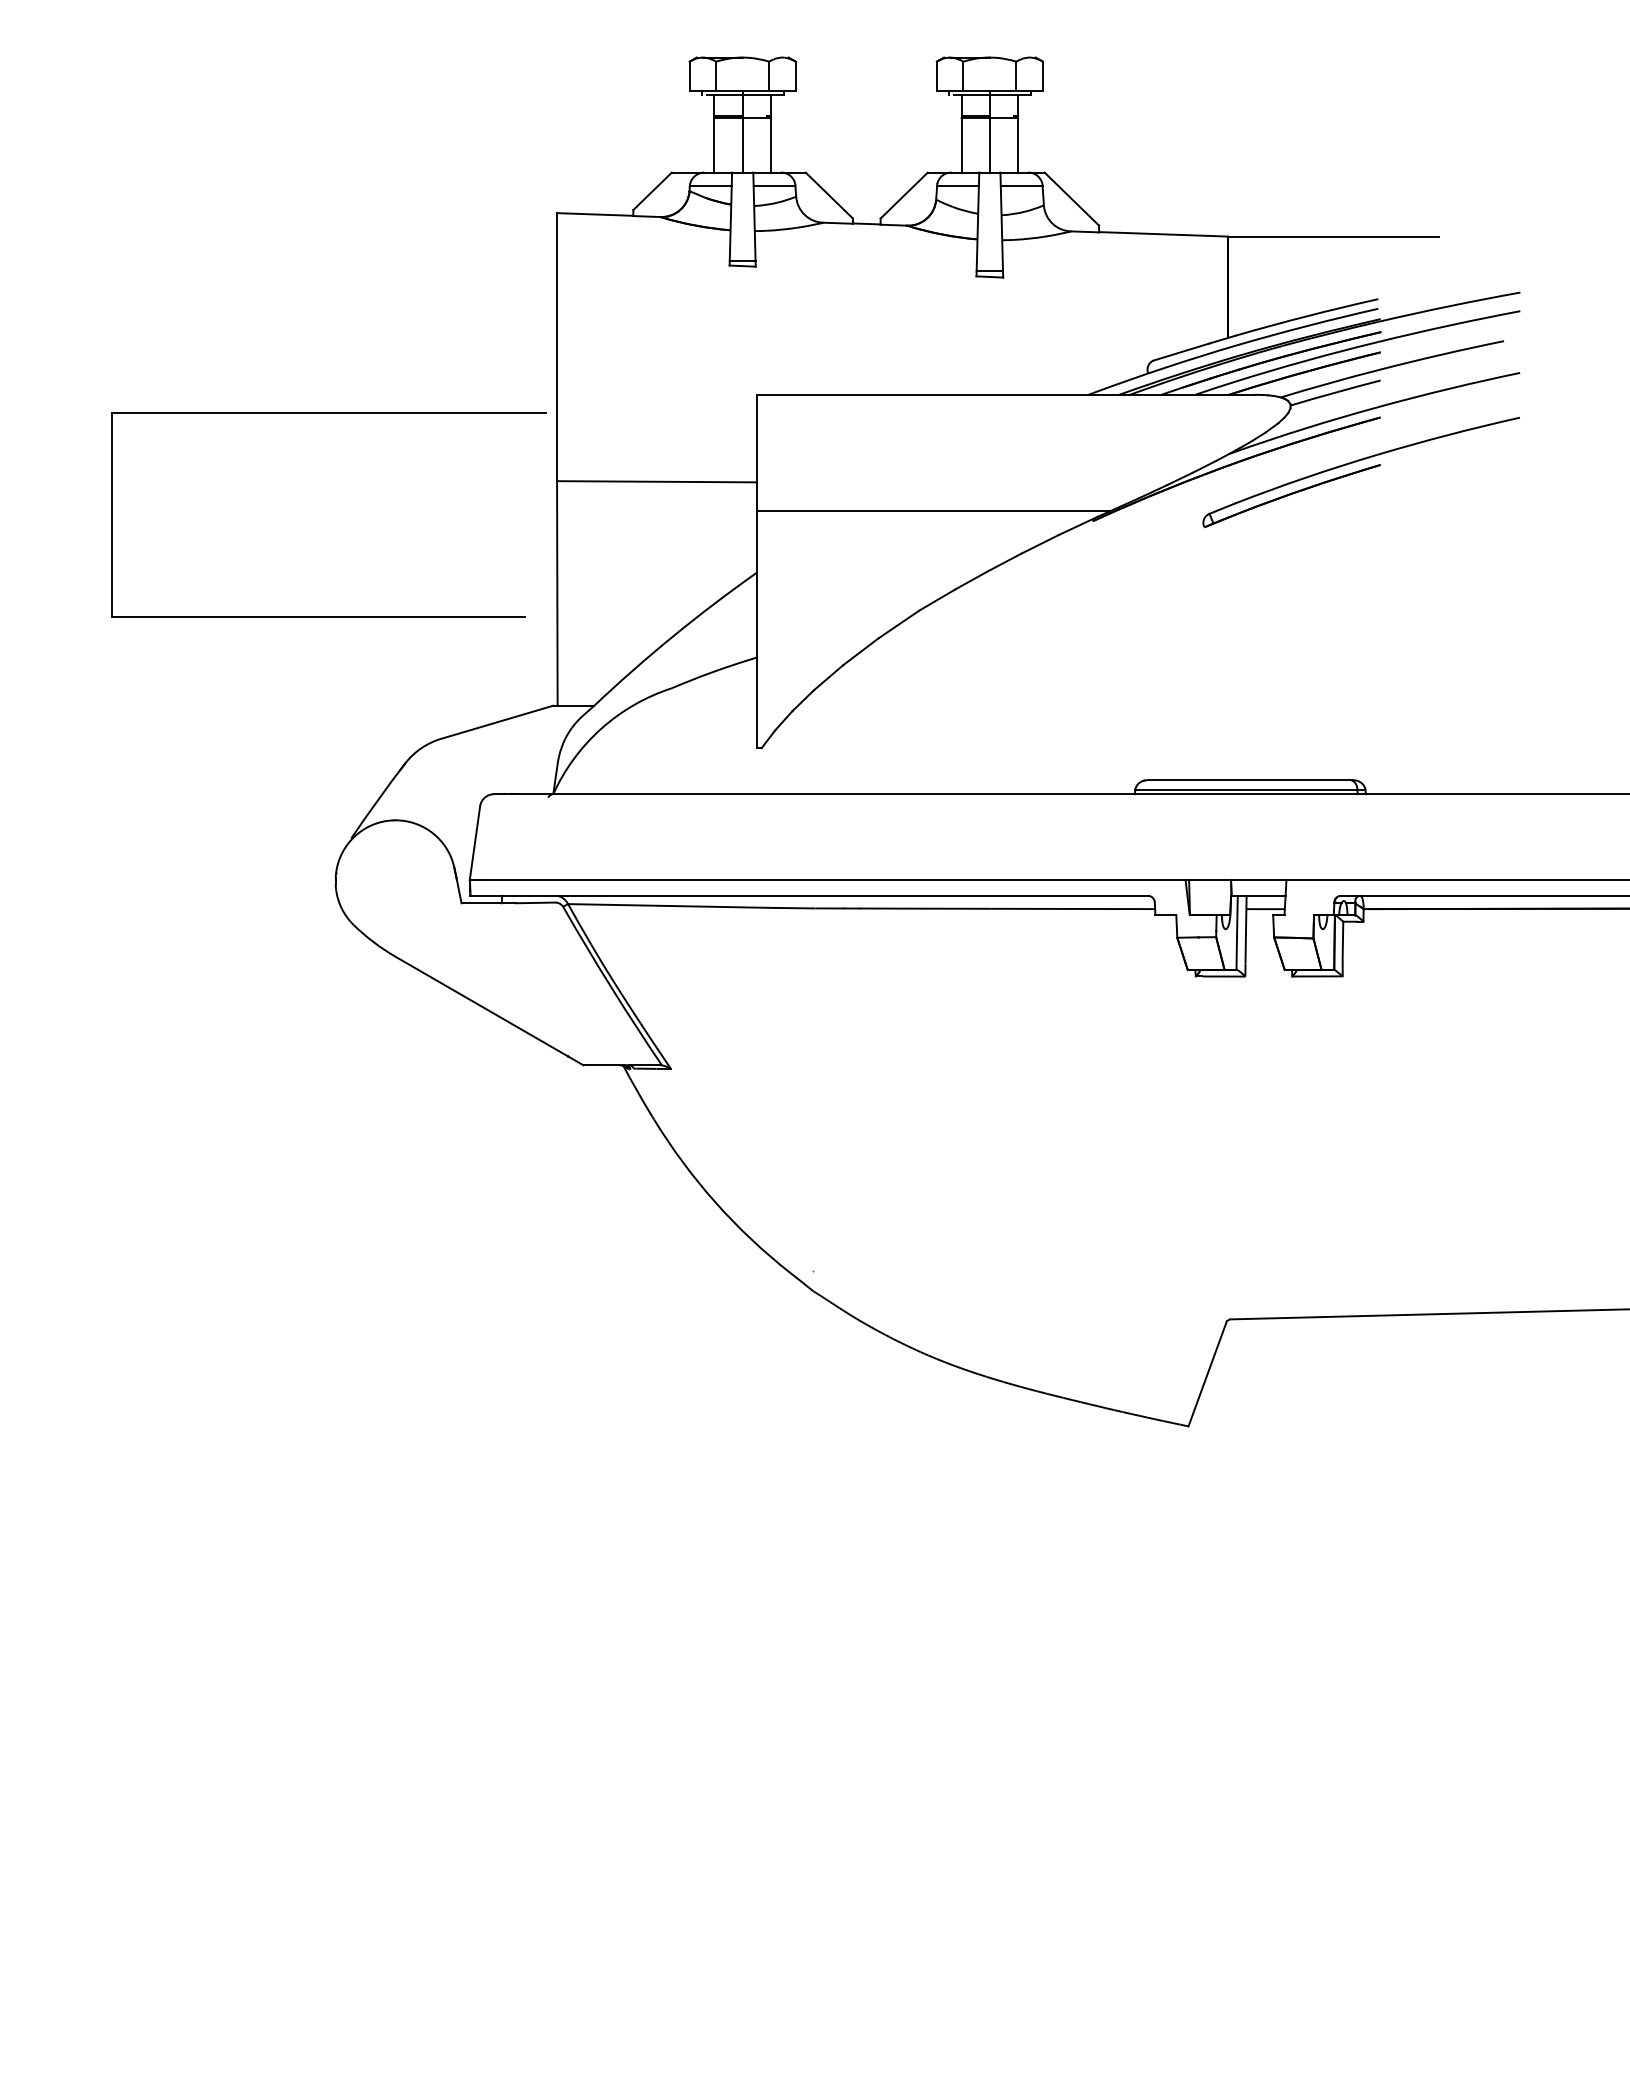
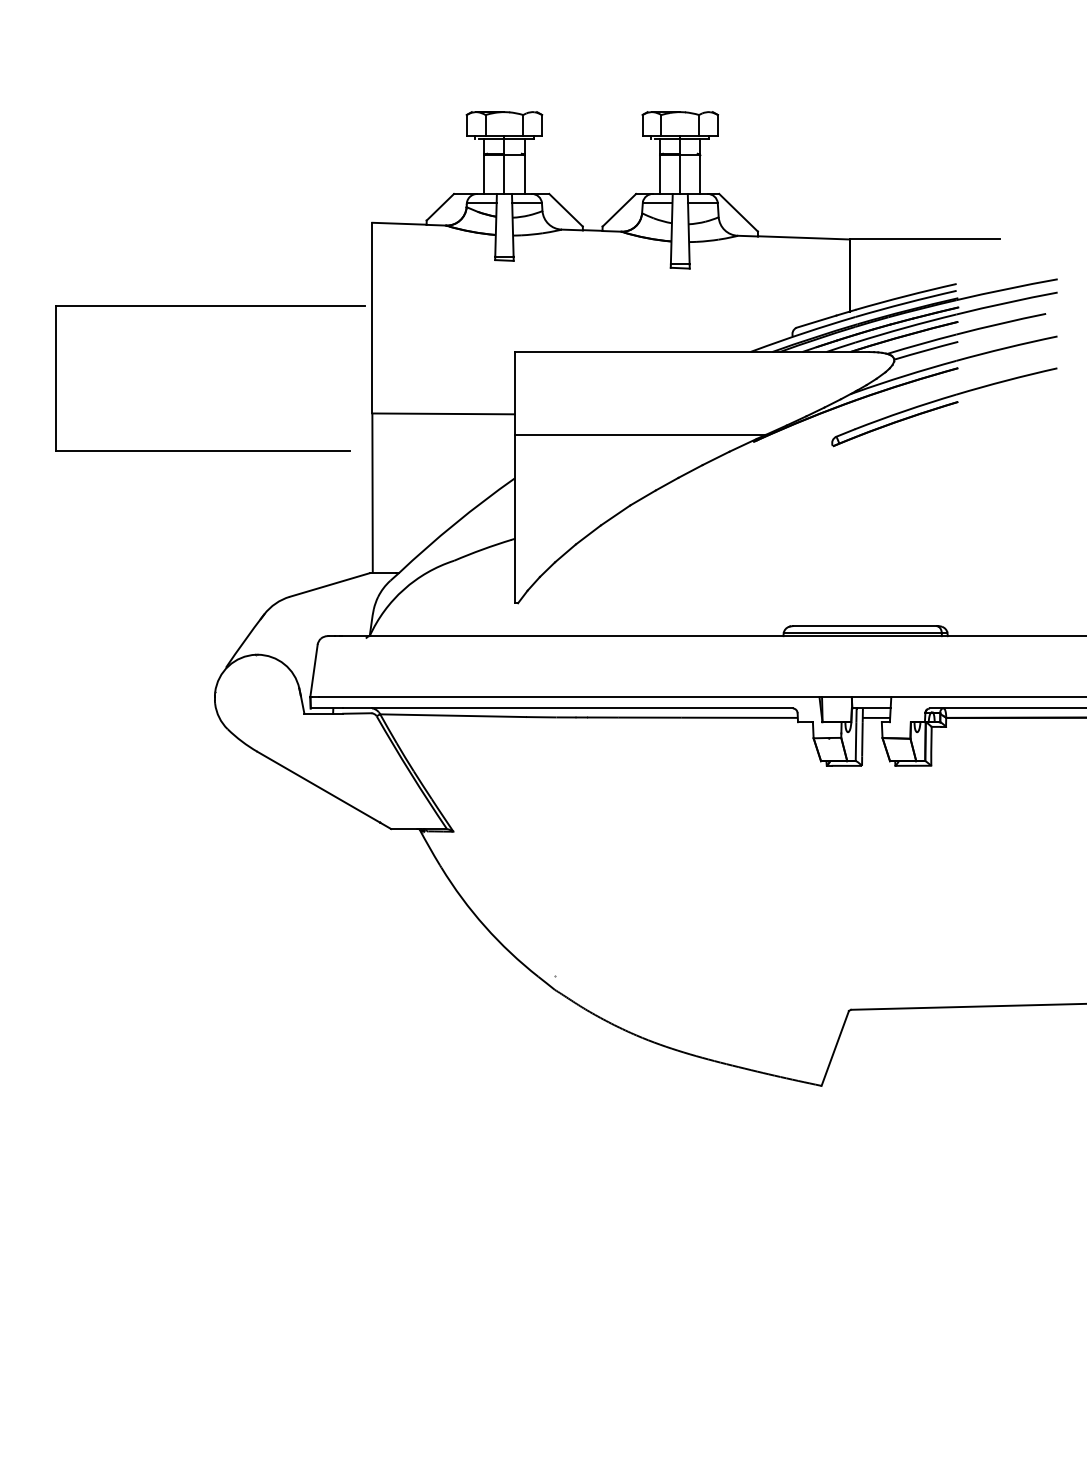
part: (328, 413) -> (209, 306), moved

